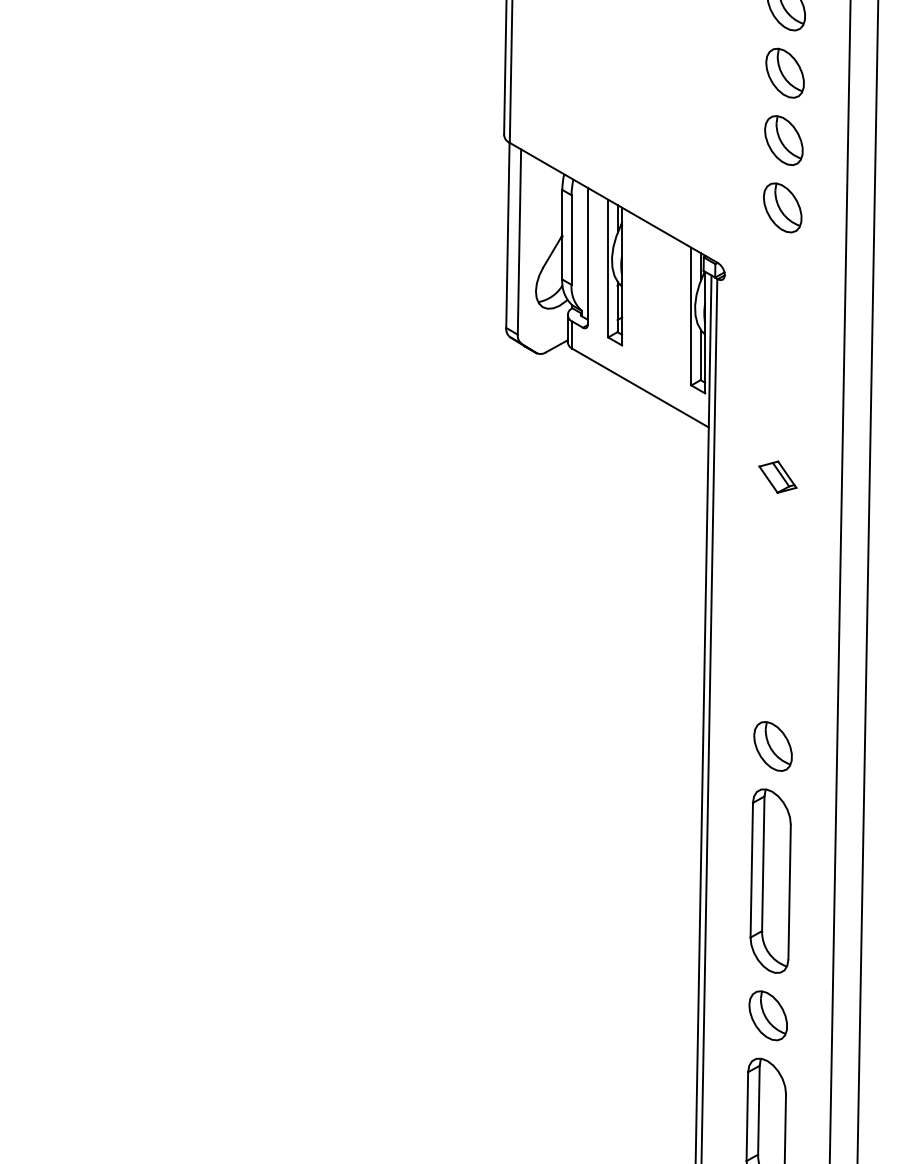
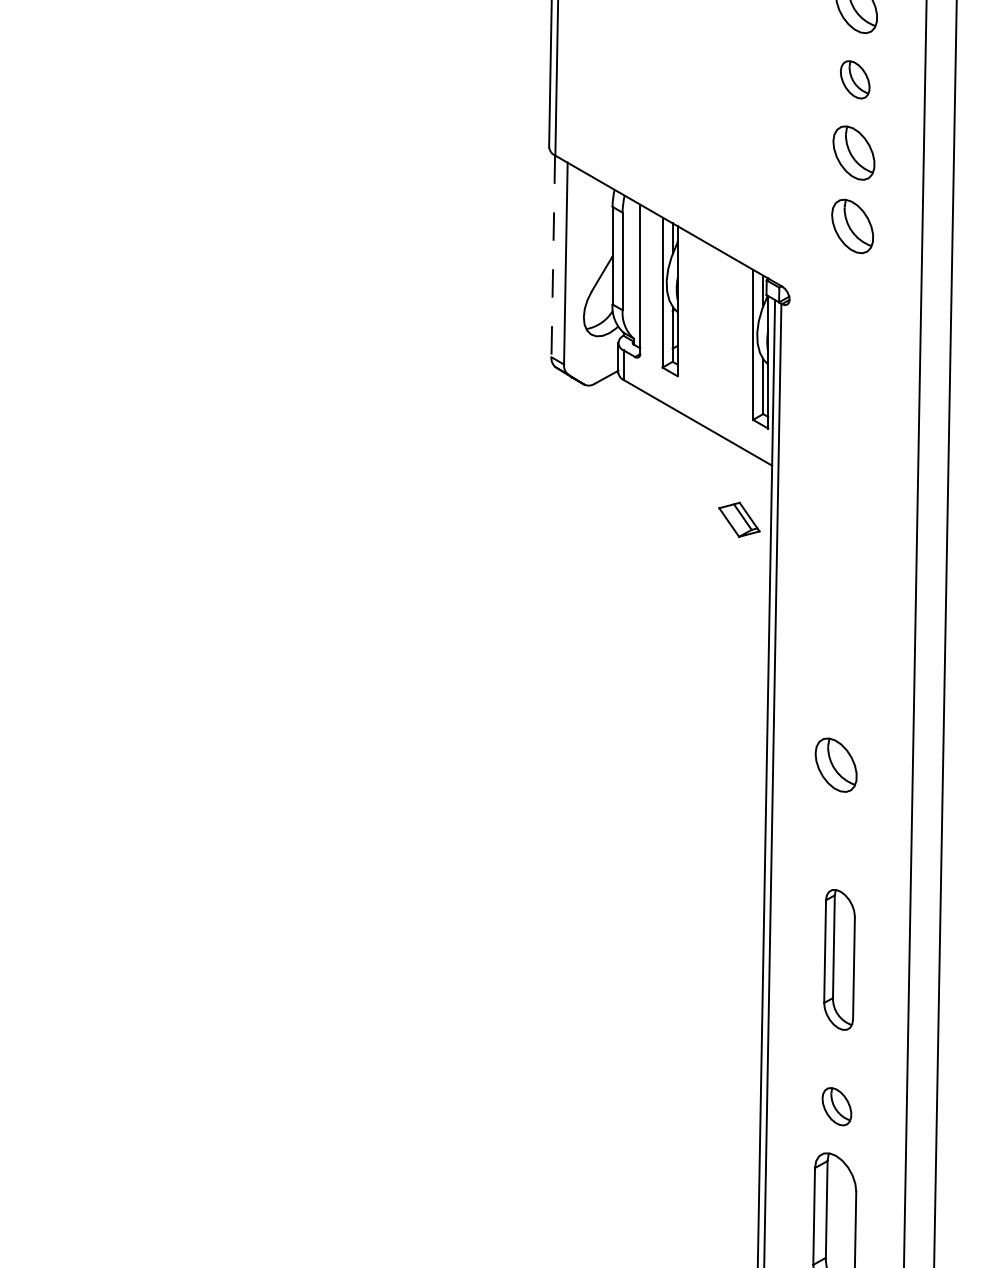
part: (784, 73) -> (854, 79), size x0.7
line: (508, 235) -> (553, 256), solid -> dashed
part: (777, 476) -> (739, 519), moved
part: (772, 745) -> (835, 764), moved
part: (770, 880) -> (839, 959), size x0.7
part: (767, 1015) -> (836, 1106), size x0.7

